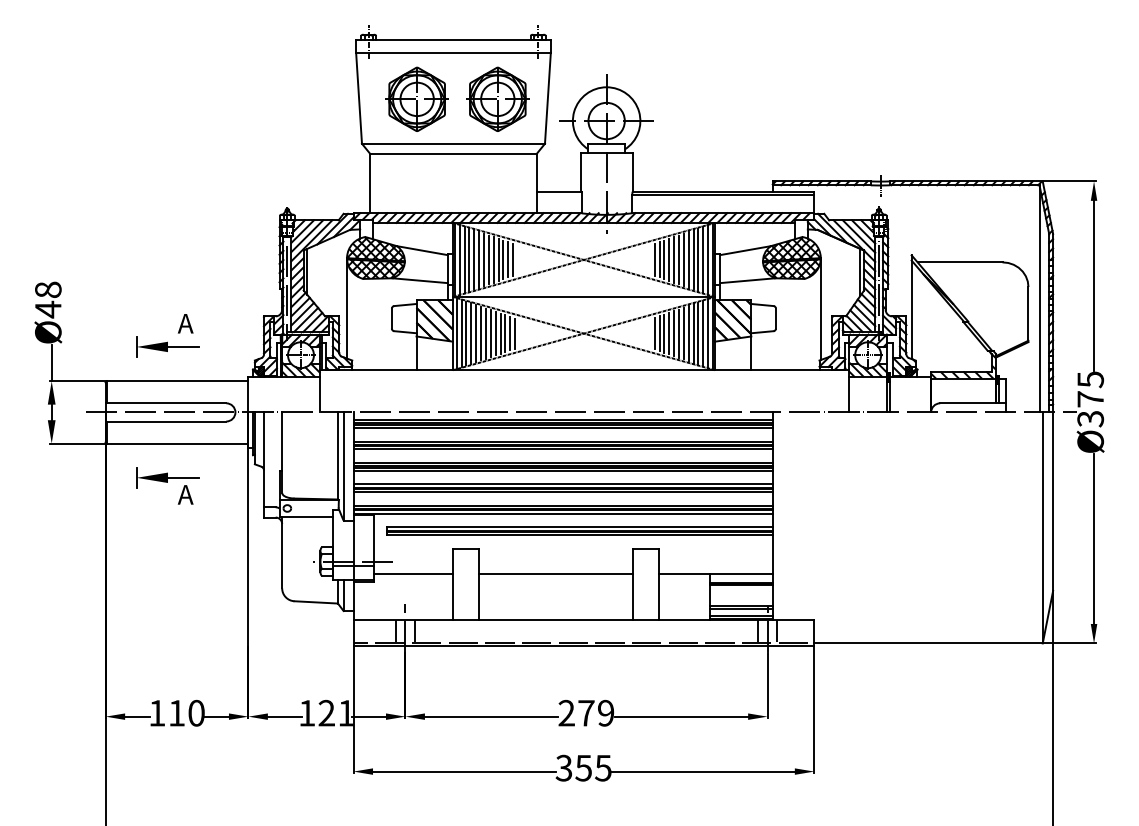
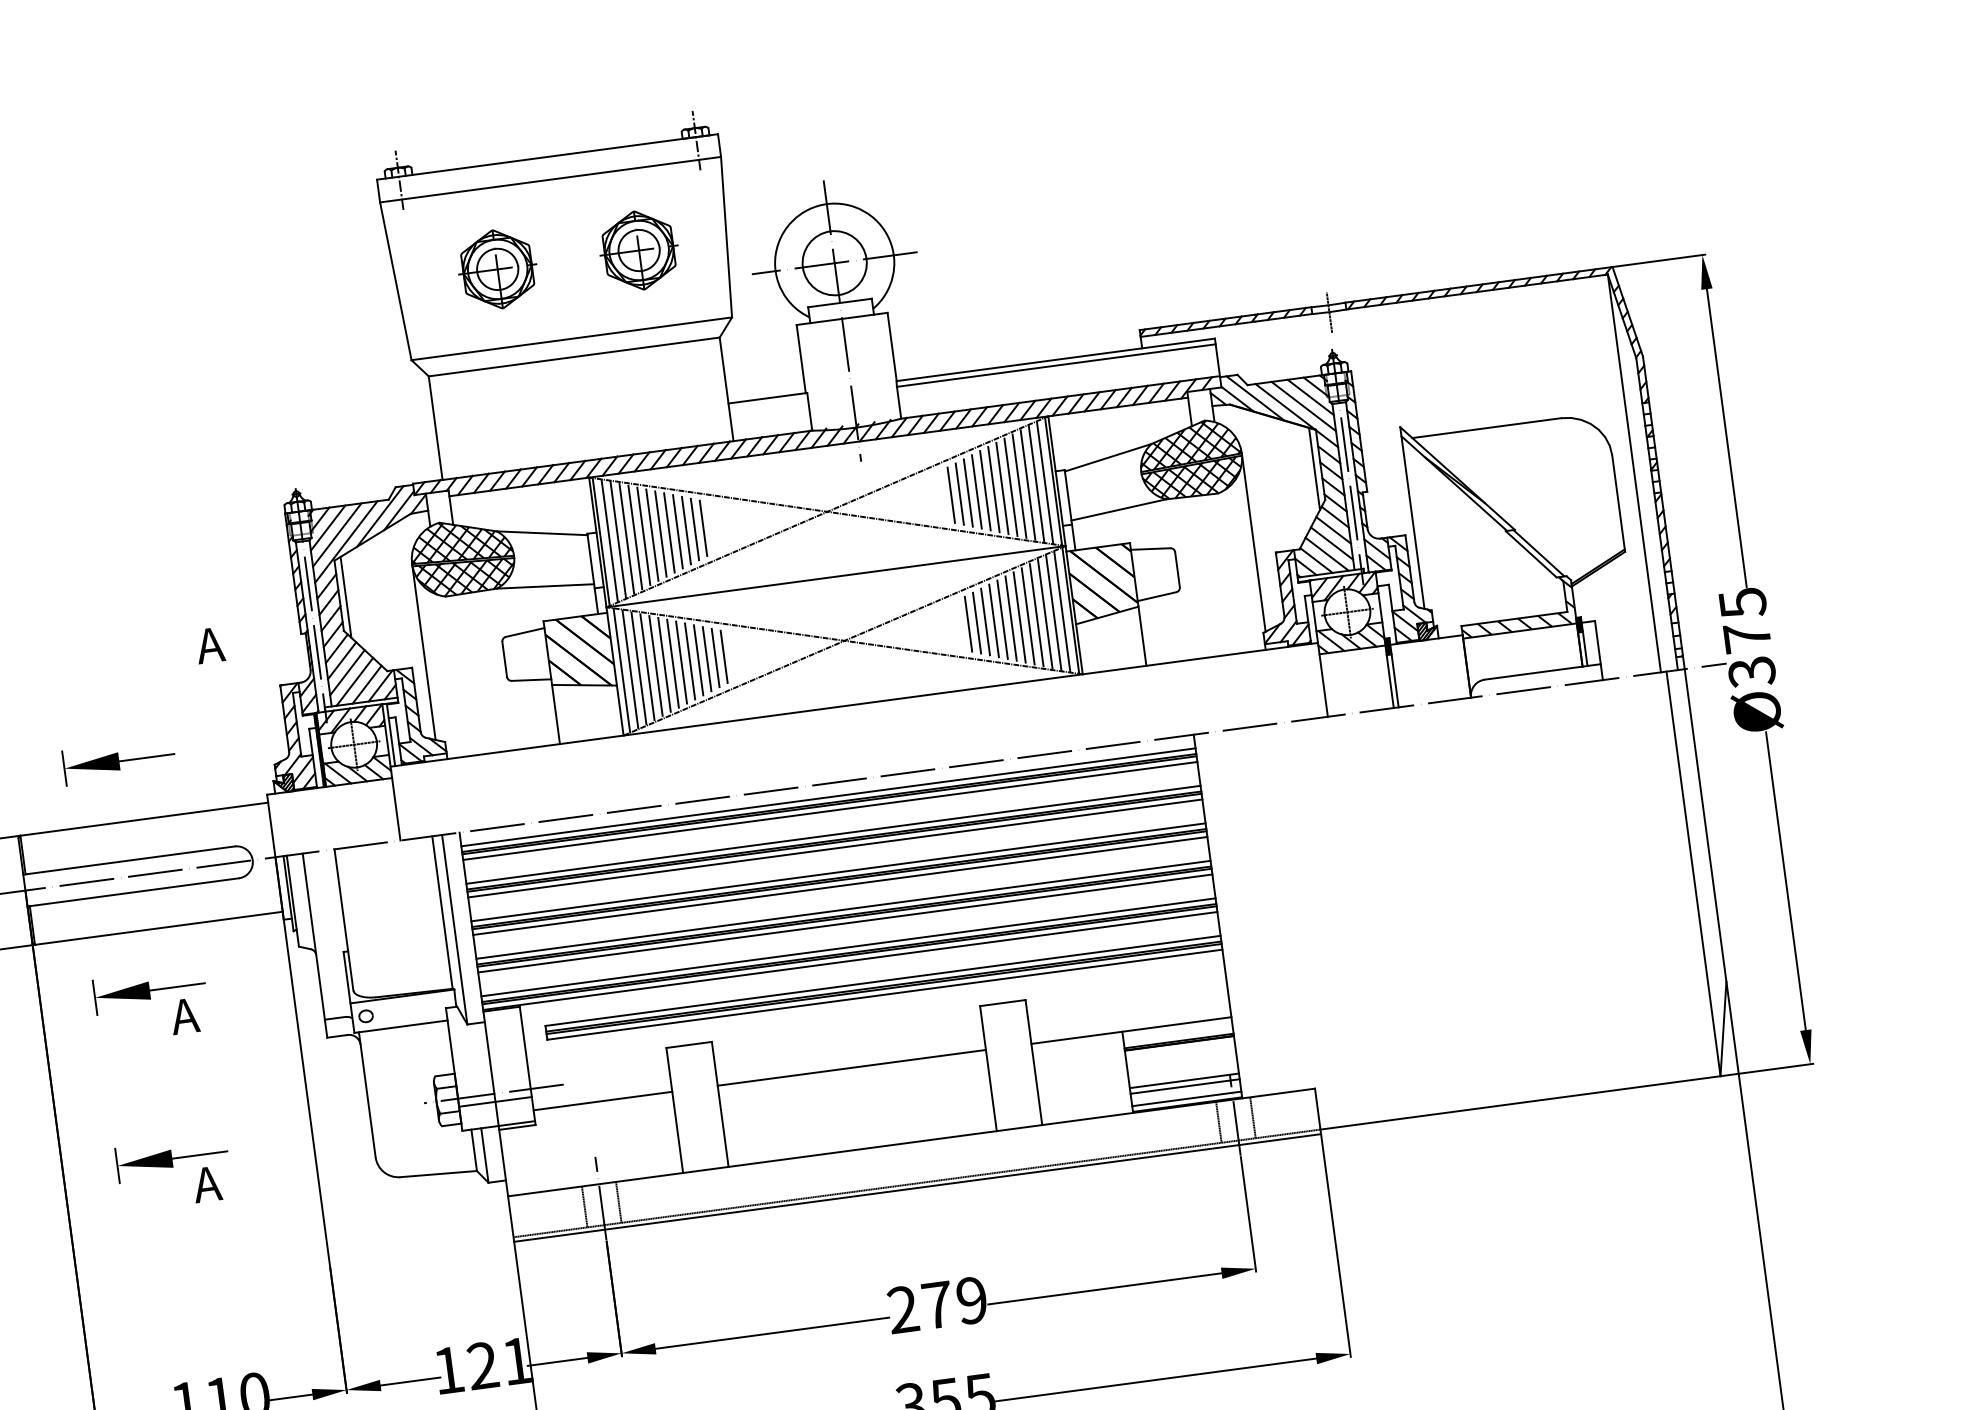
part: (416, 98) -> (496, 268), size x0.7
part: (497, 98) -> (638, 249), size x0.7
text: (185, 323) -> (209, 645), moved
part: (167, 581) -> (173, 1172), added

